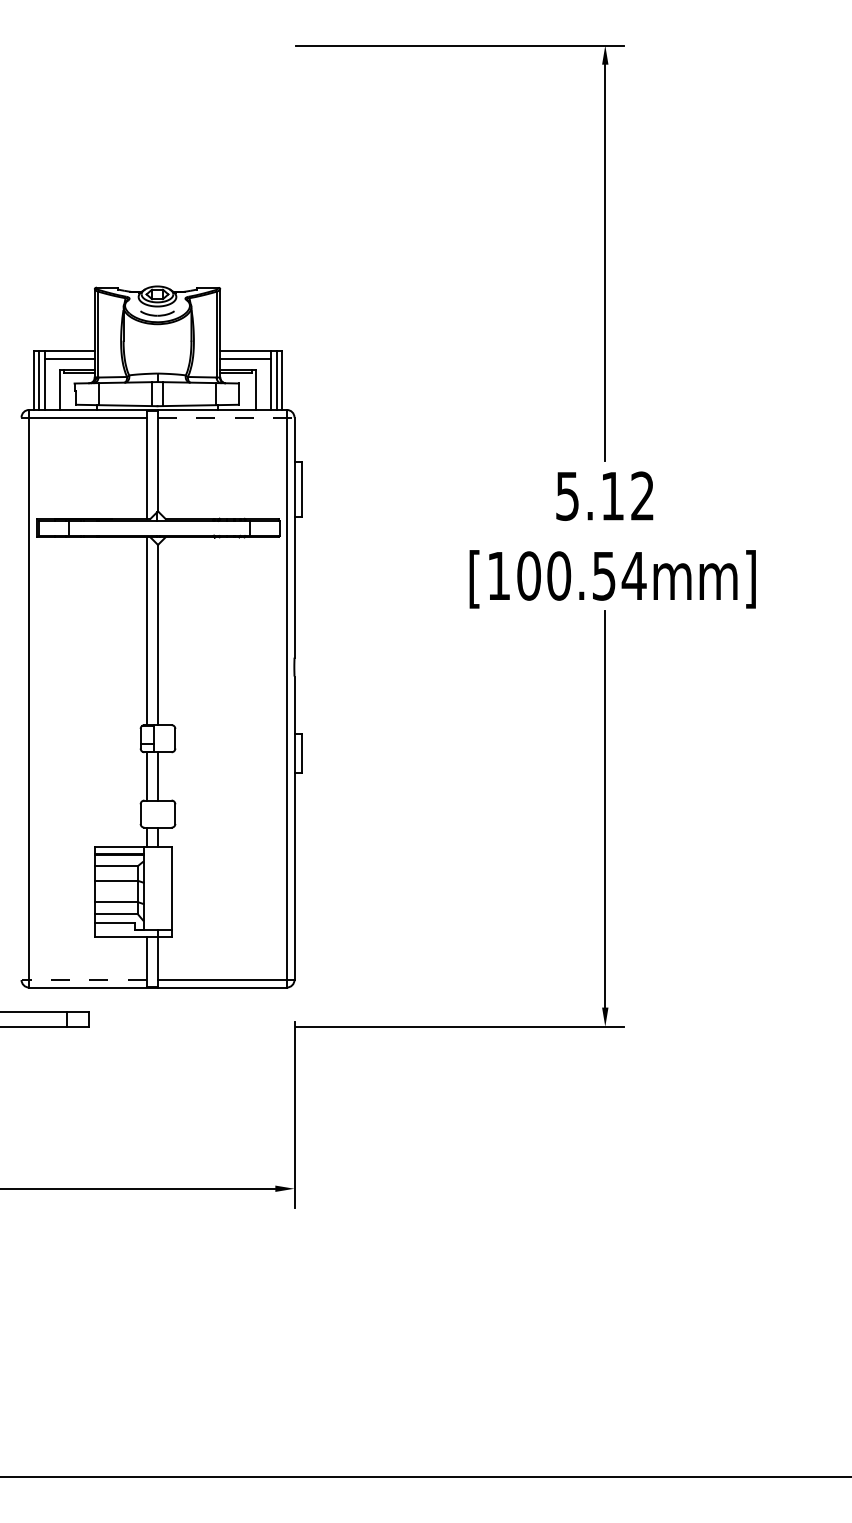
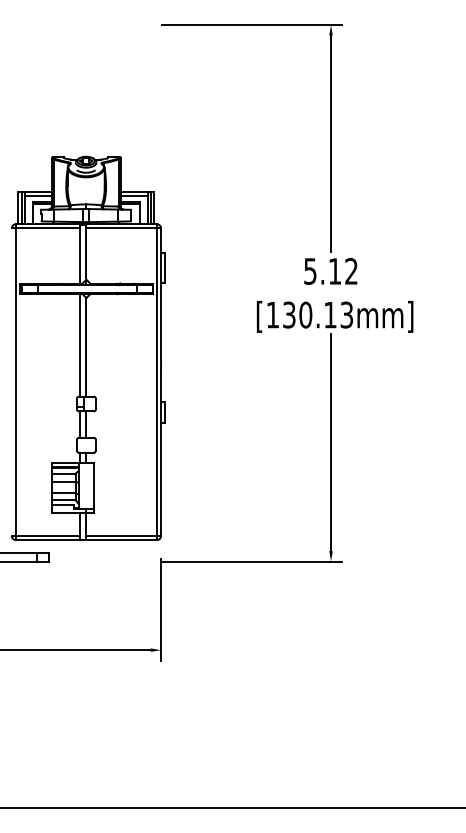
line: (227, 417) -> (124, 228), dashed -> solid
text: (582, 574) -> (318, 314), [100.54mm] -> [130.13mm]
line: (83, 979) -> (45, 535), dashed -> solid

